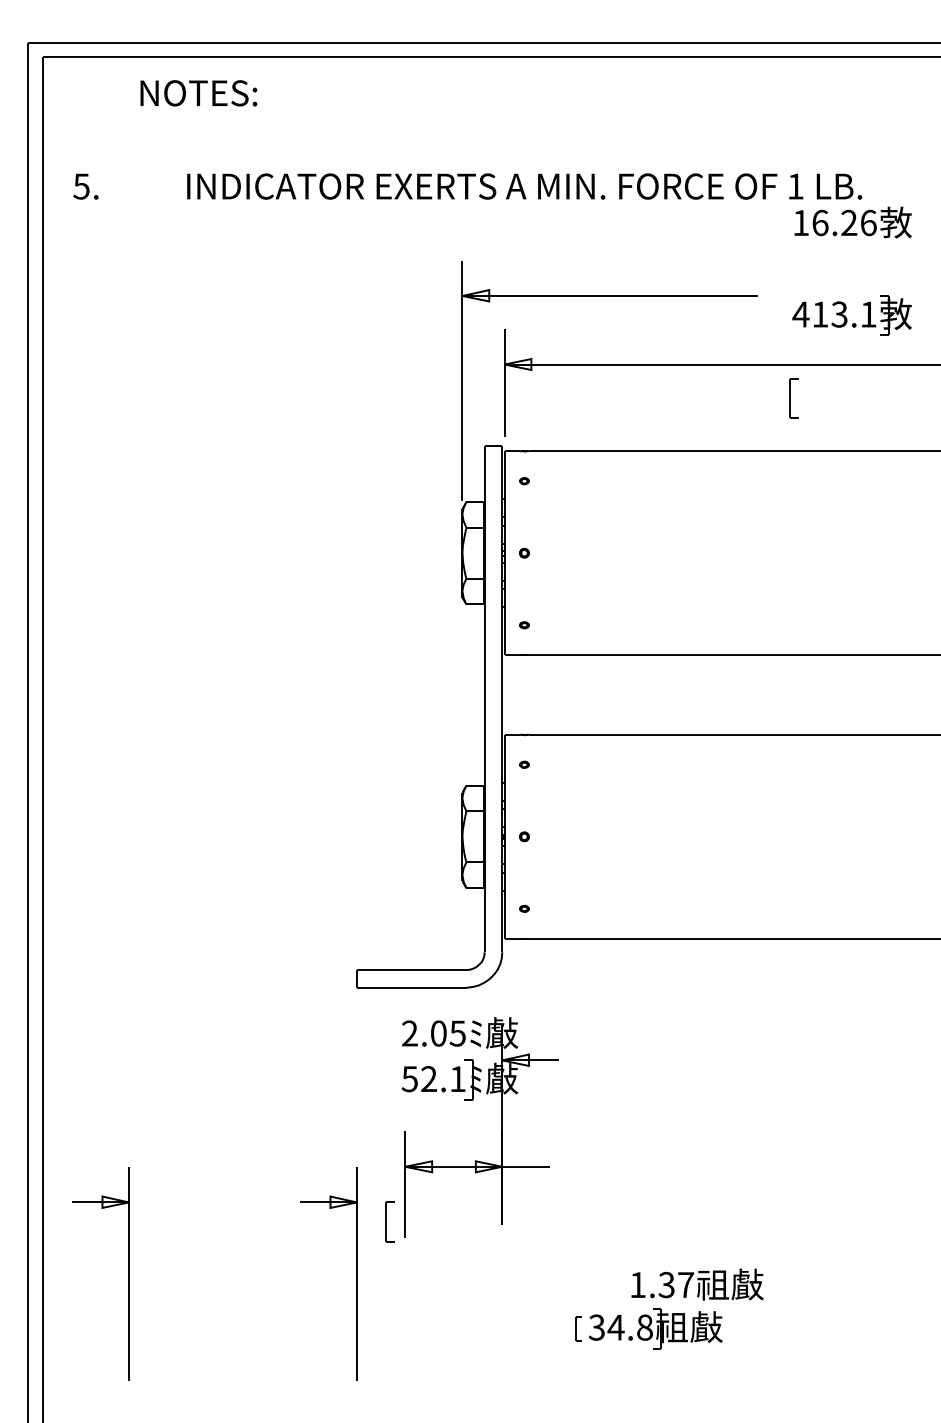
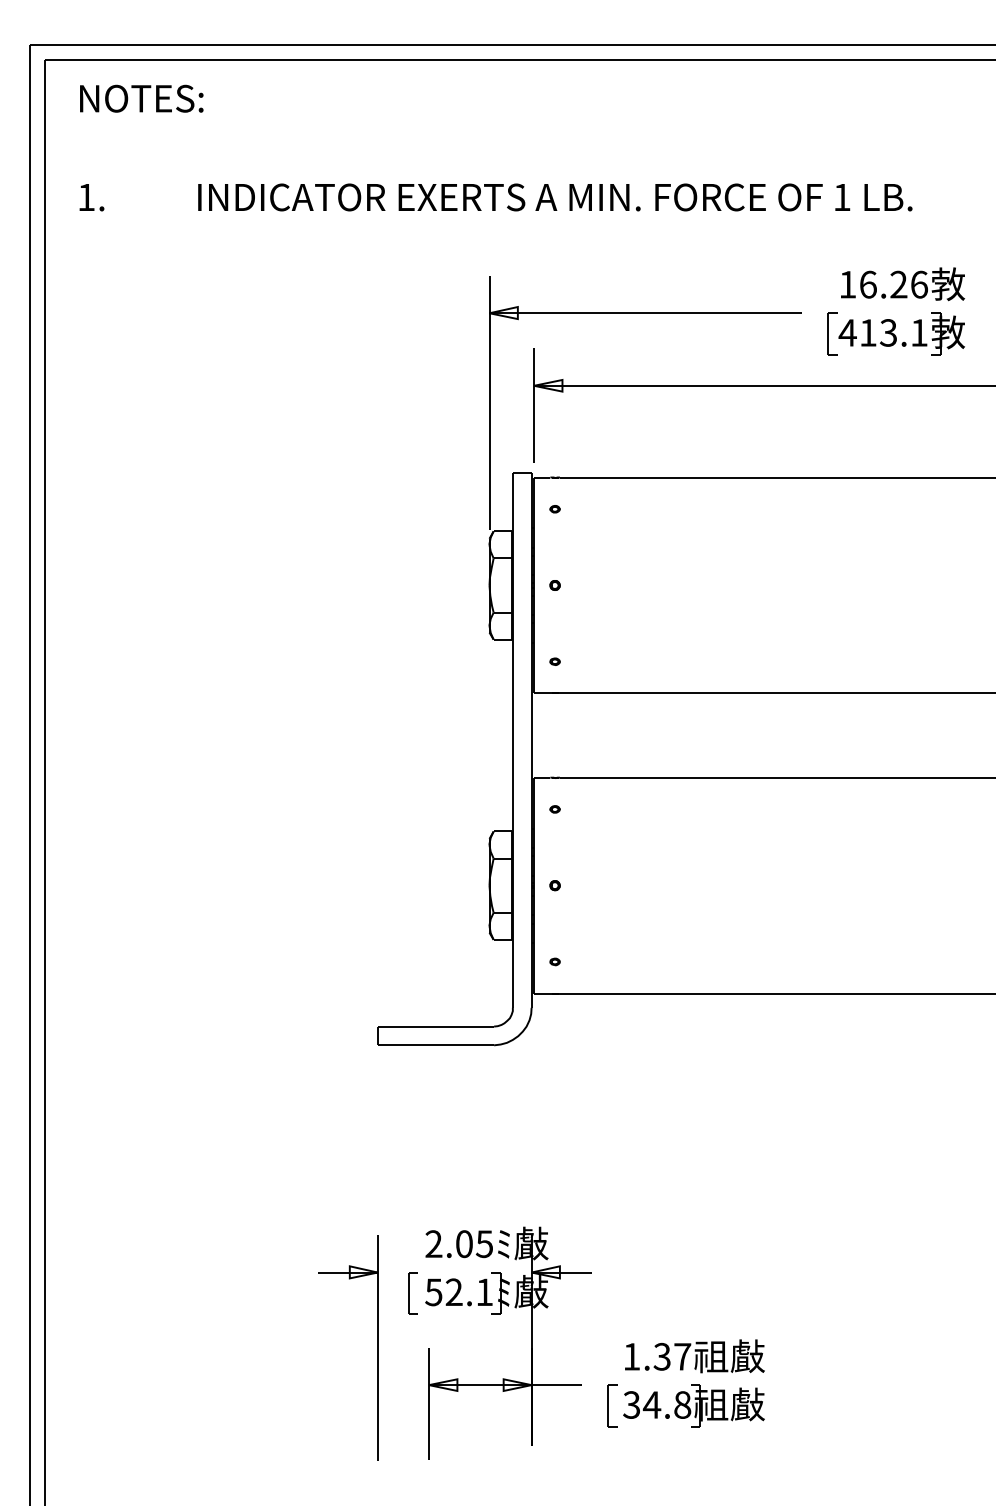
text: (198, 93) -> (141, 98), moved
text: (81, 186) -> (86, 197), 5. -> 1.
text: (852, 222) -> (902, 284), moved
part: (793, 398) -> (831, 333), moved
part: (501, 1127) -> (530, 1343), moved
part: (128, 1273) -> (136, 1347), removed
text: (697, 1284) -> (694, 1356), moved
part: (578, 1328) -> (612, 1405), size x1.67

